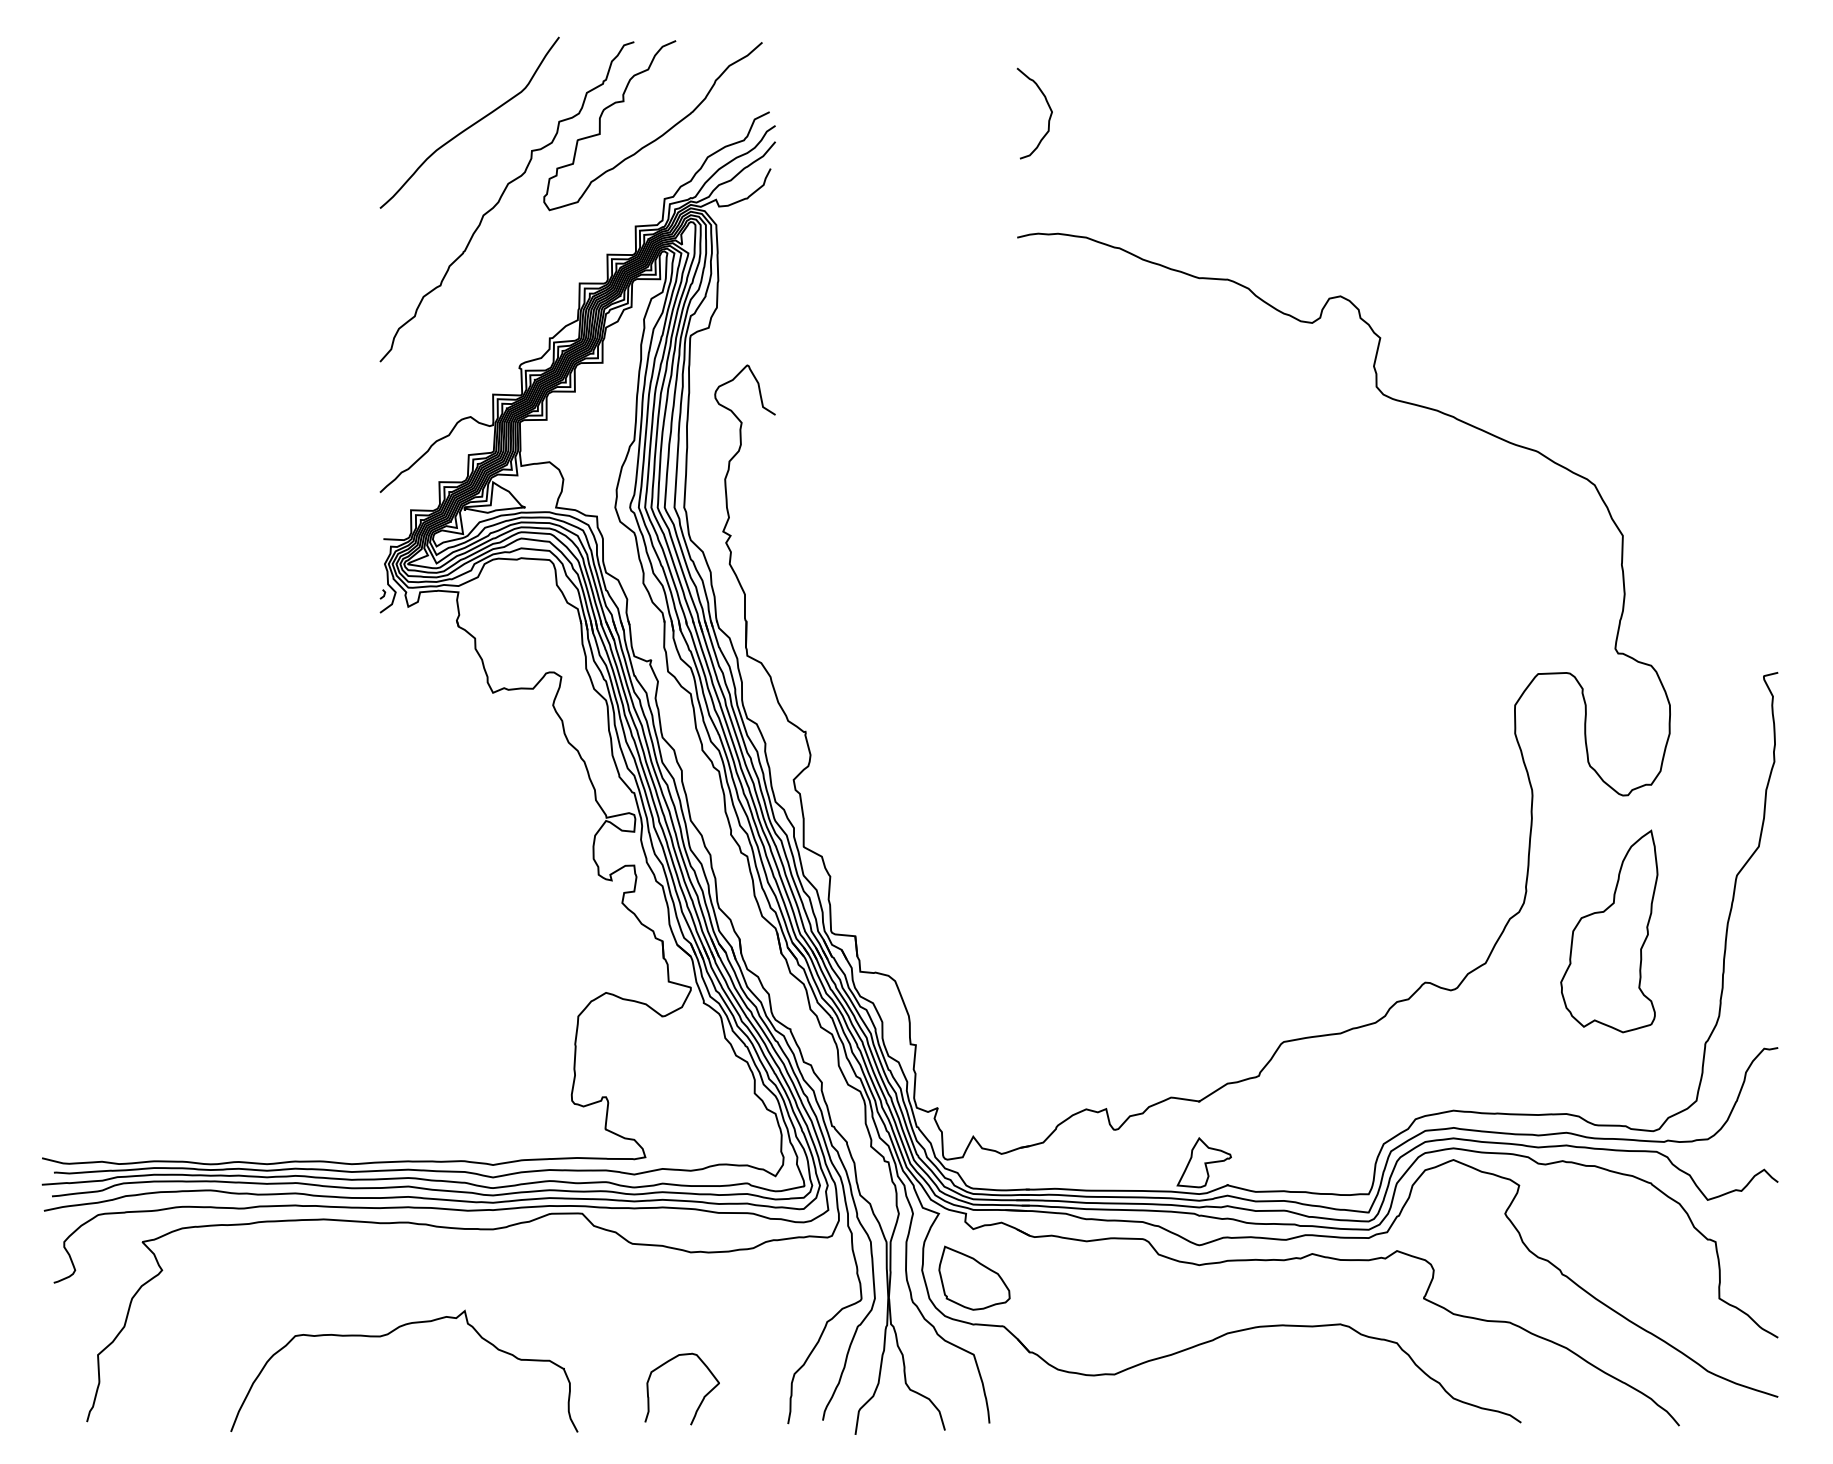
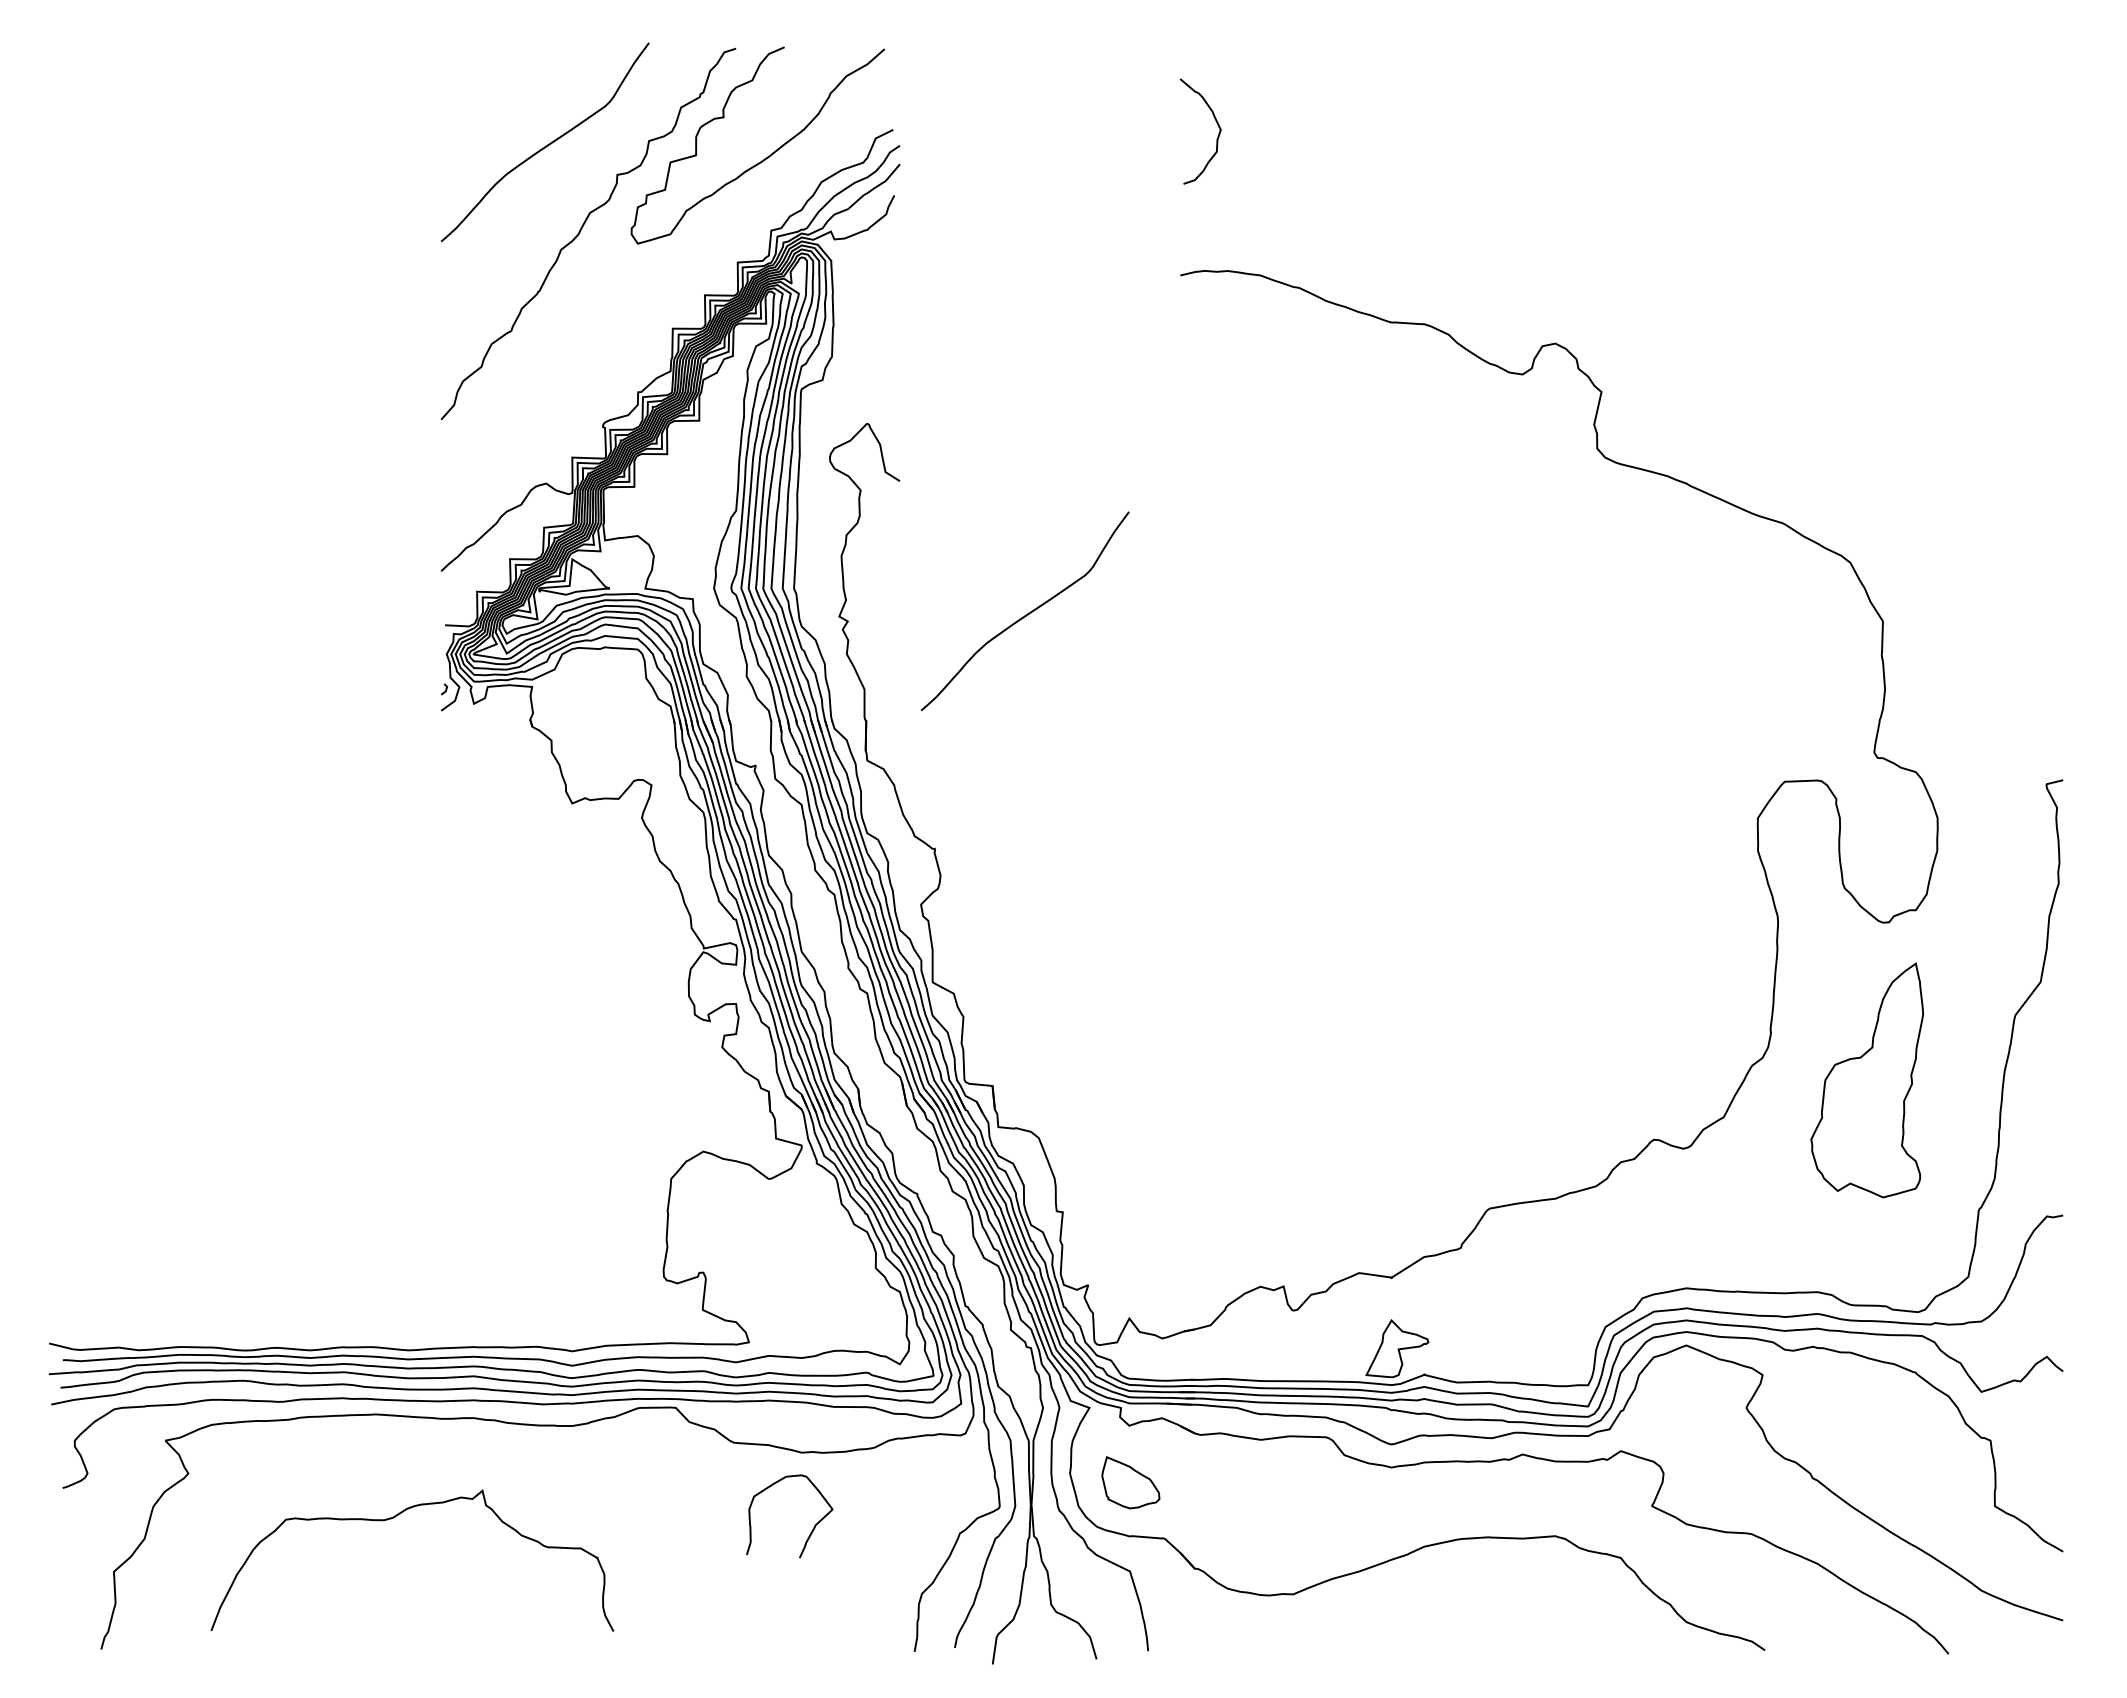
curve: (886, 528) -> (1028, 612), added
part: (974, 1278) -> (1130, 1482), size x0.7
curve: (386, 1335) -> (391, 1519), moved
curve: (701, 1401) -> (811, 1530), moved

